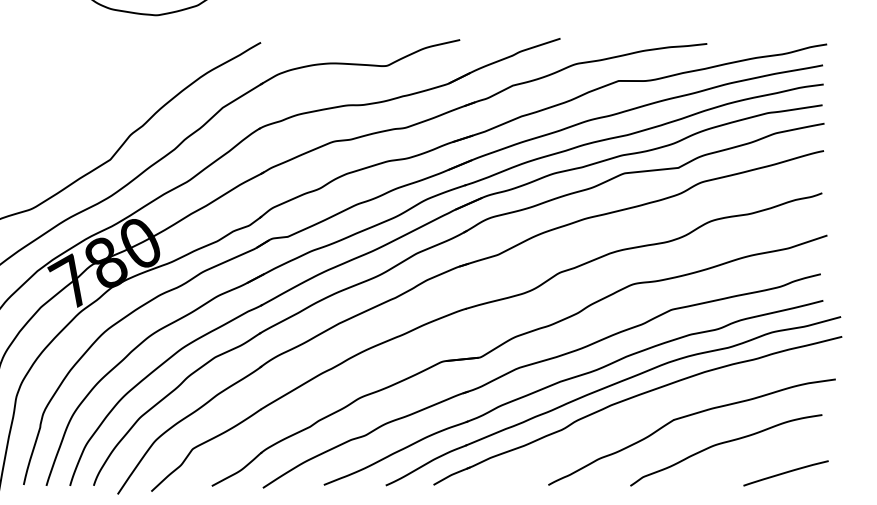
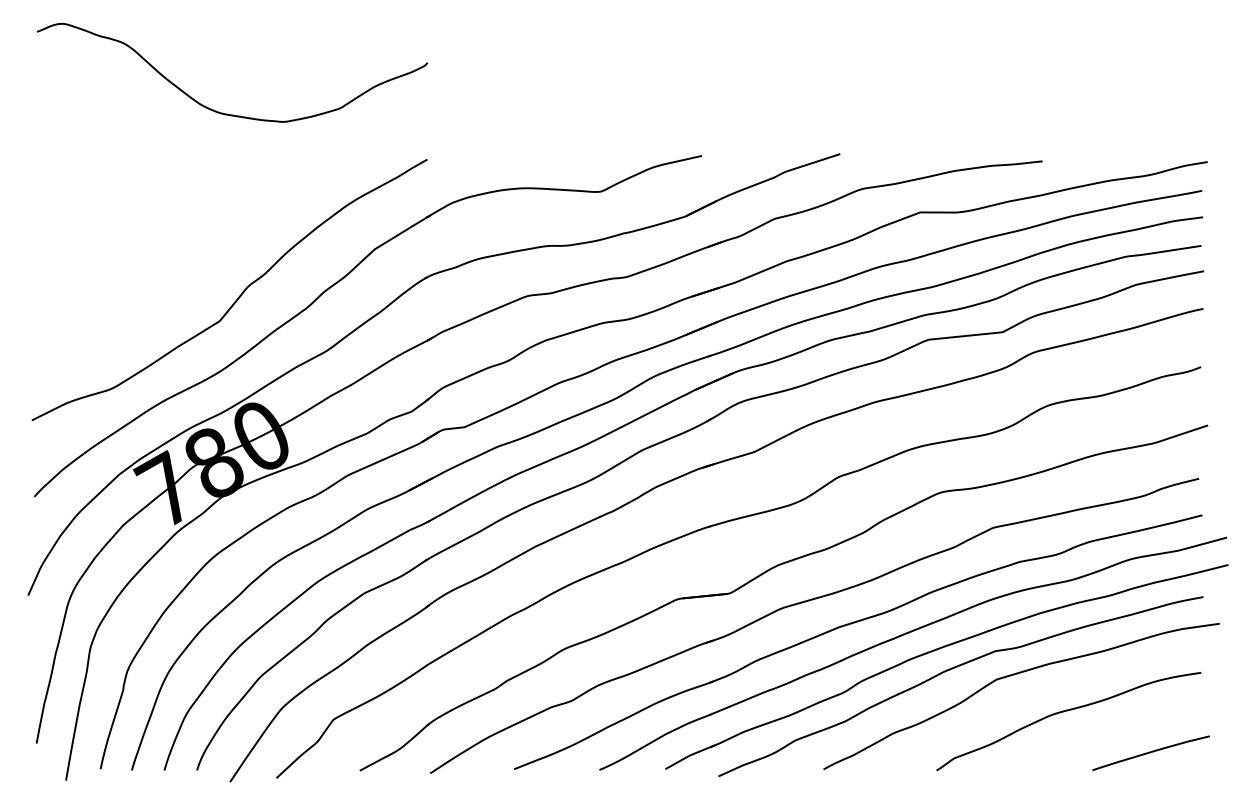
curve: (644, 411) -> (955, 668), added

